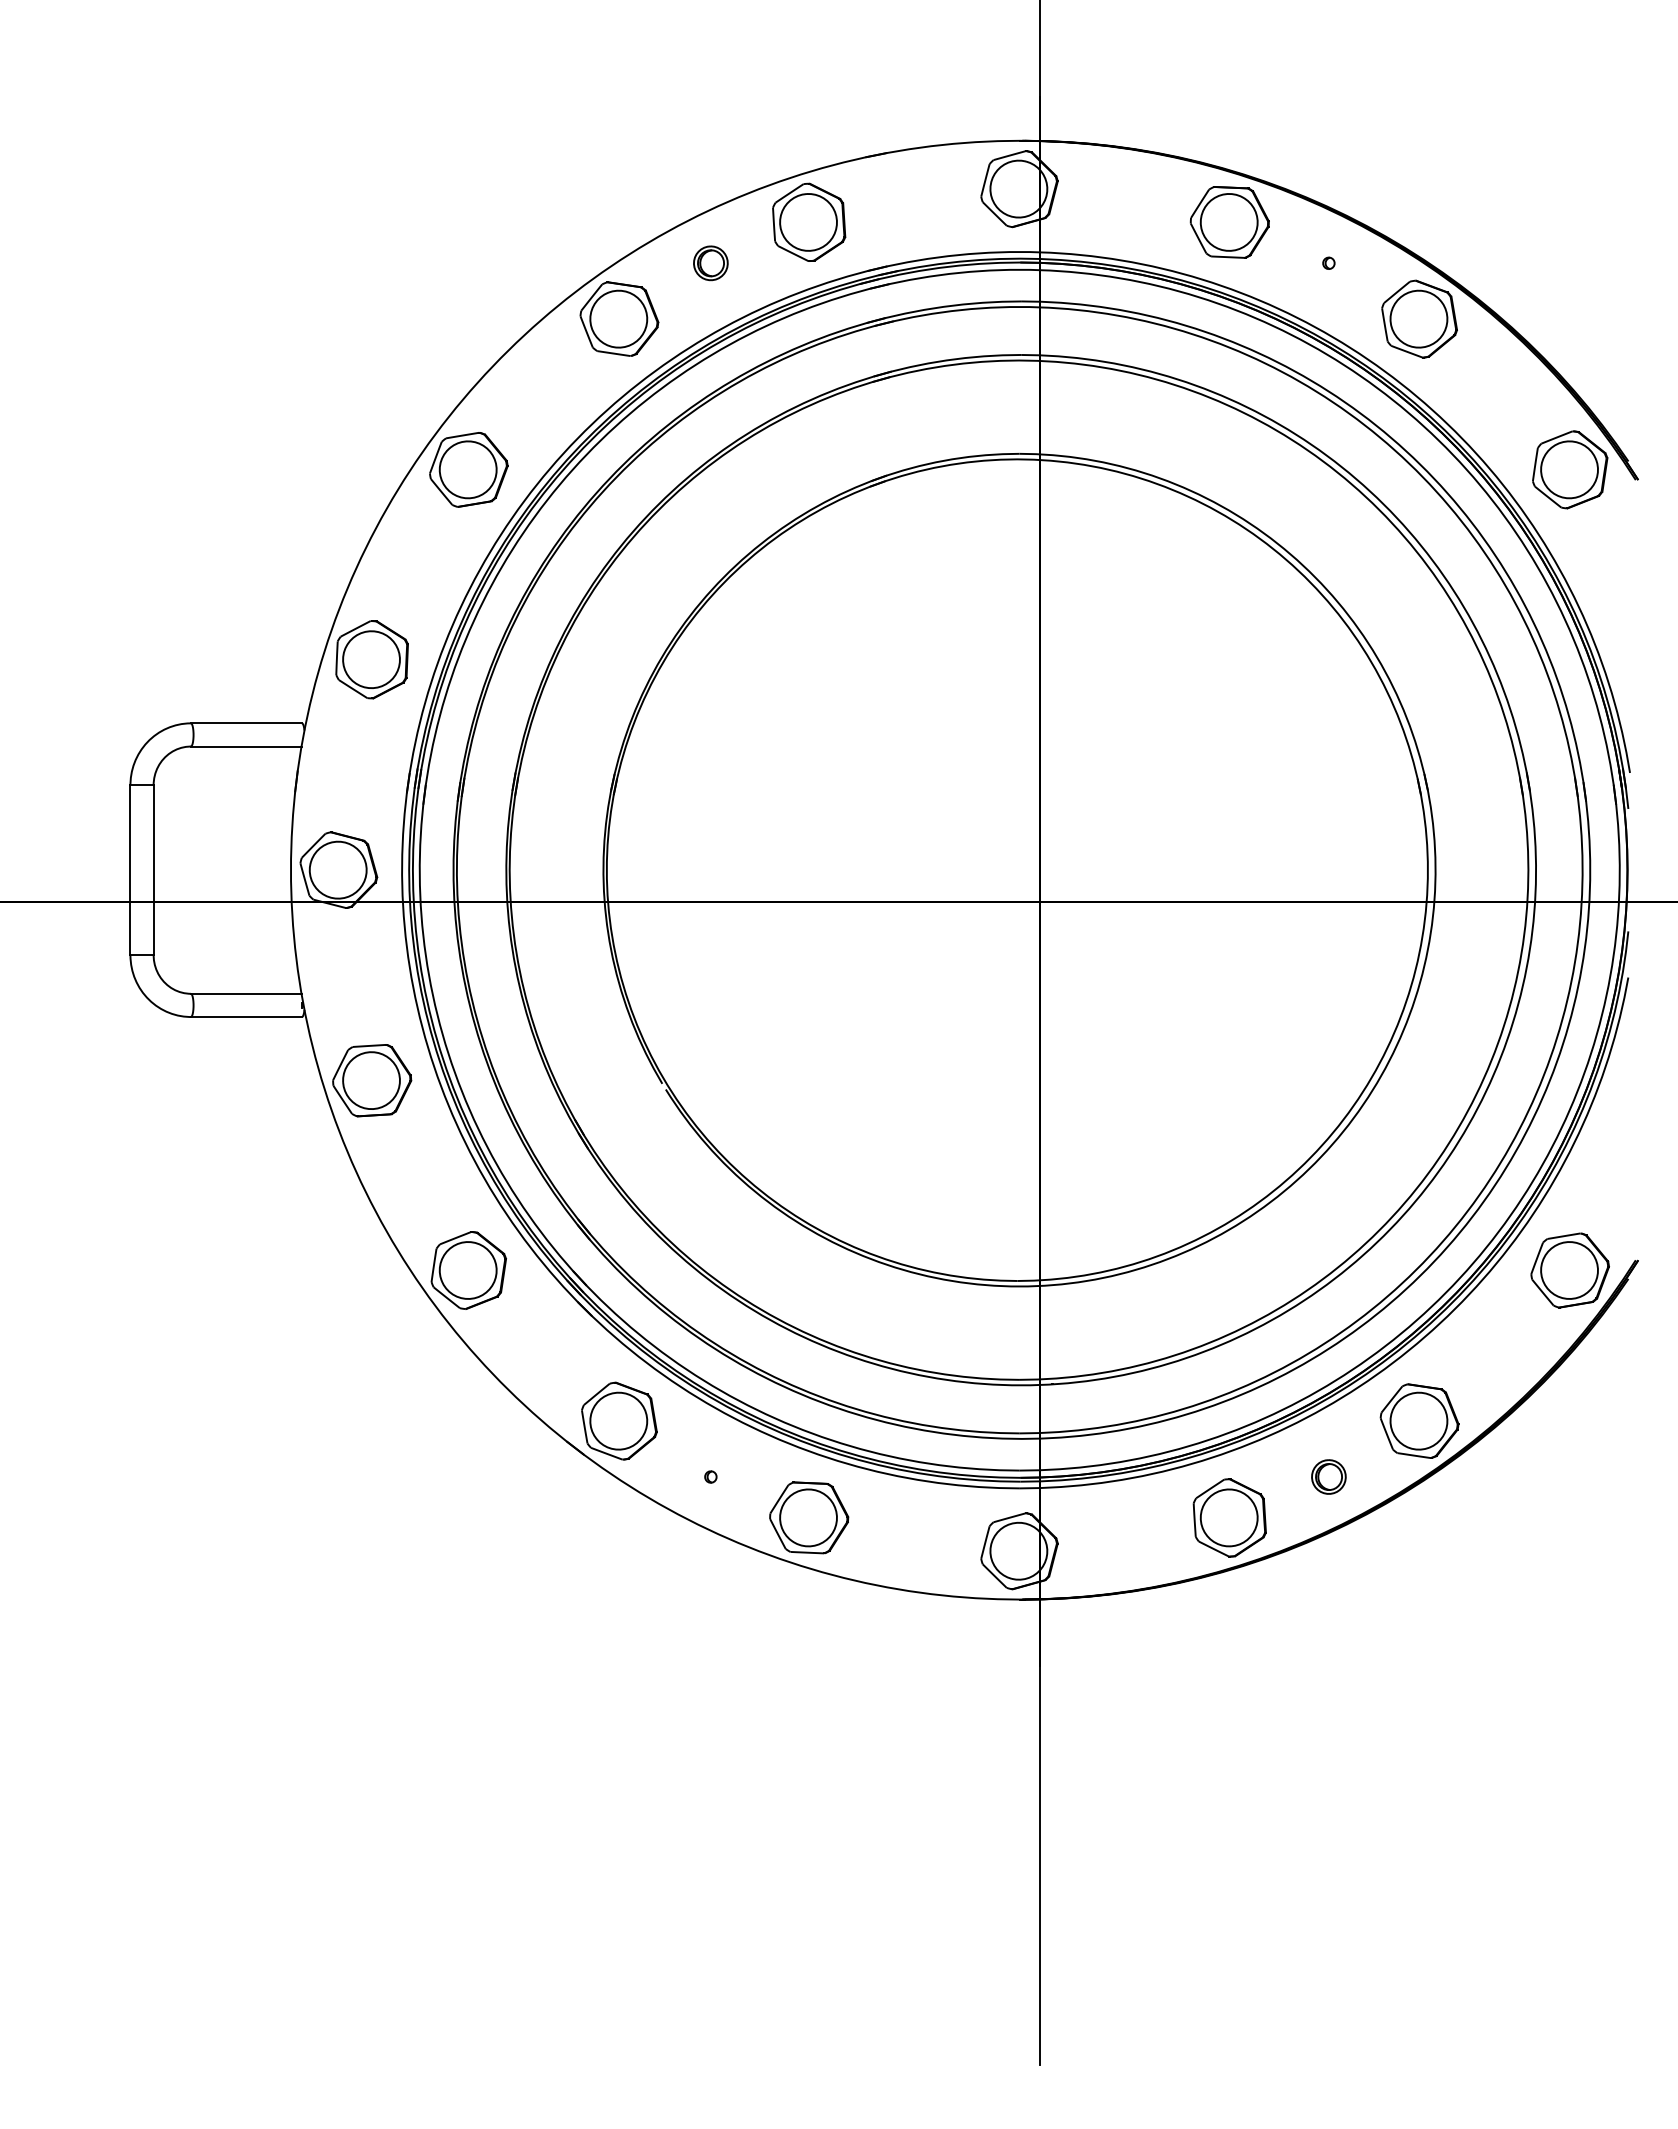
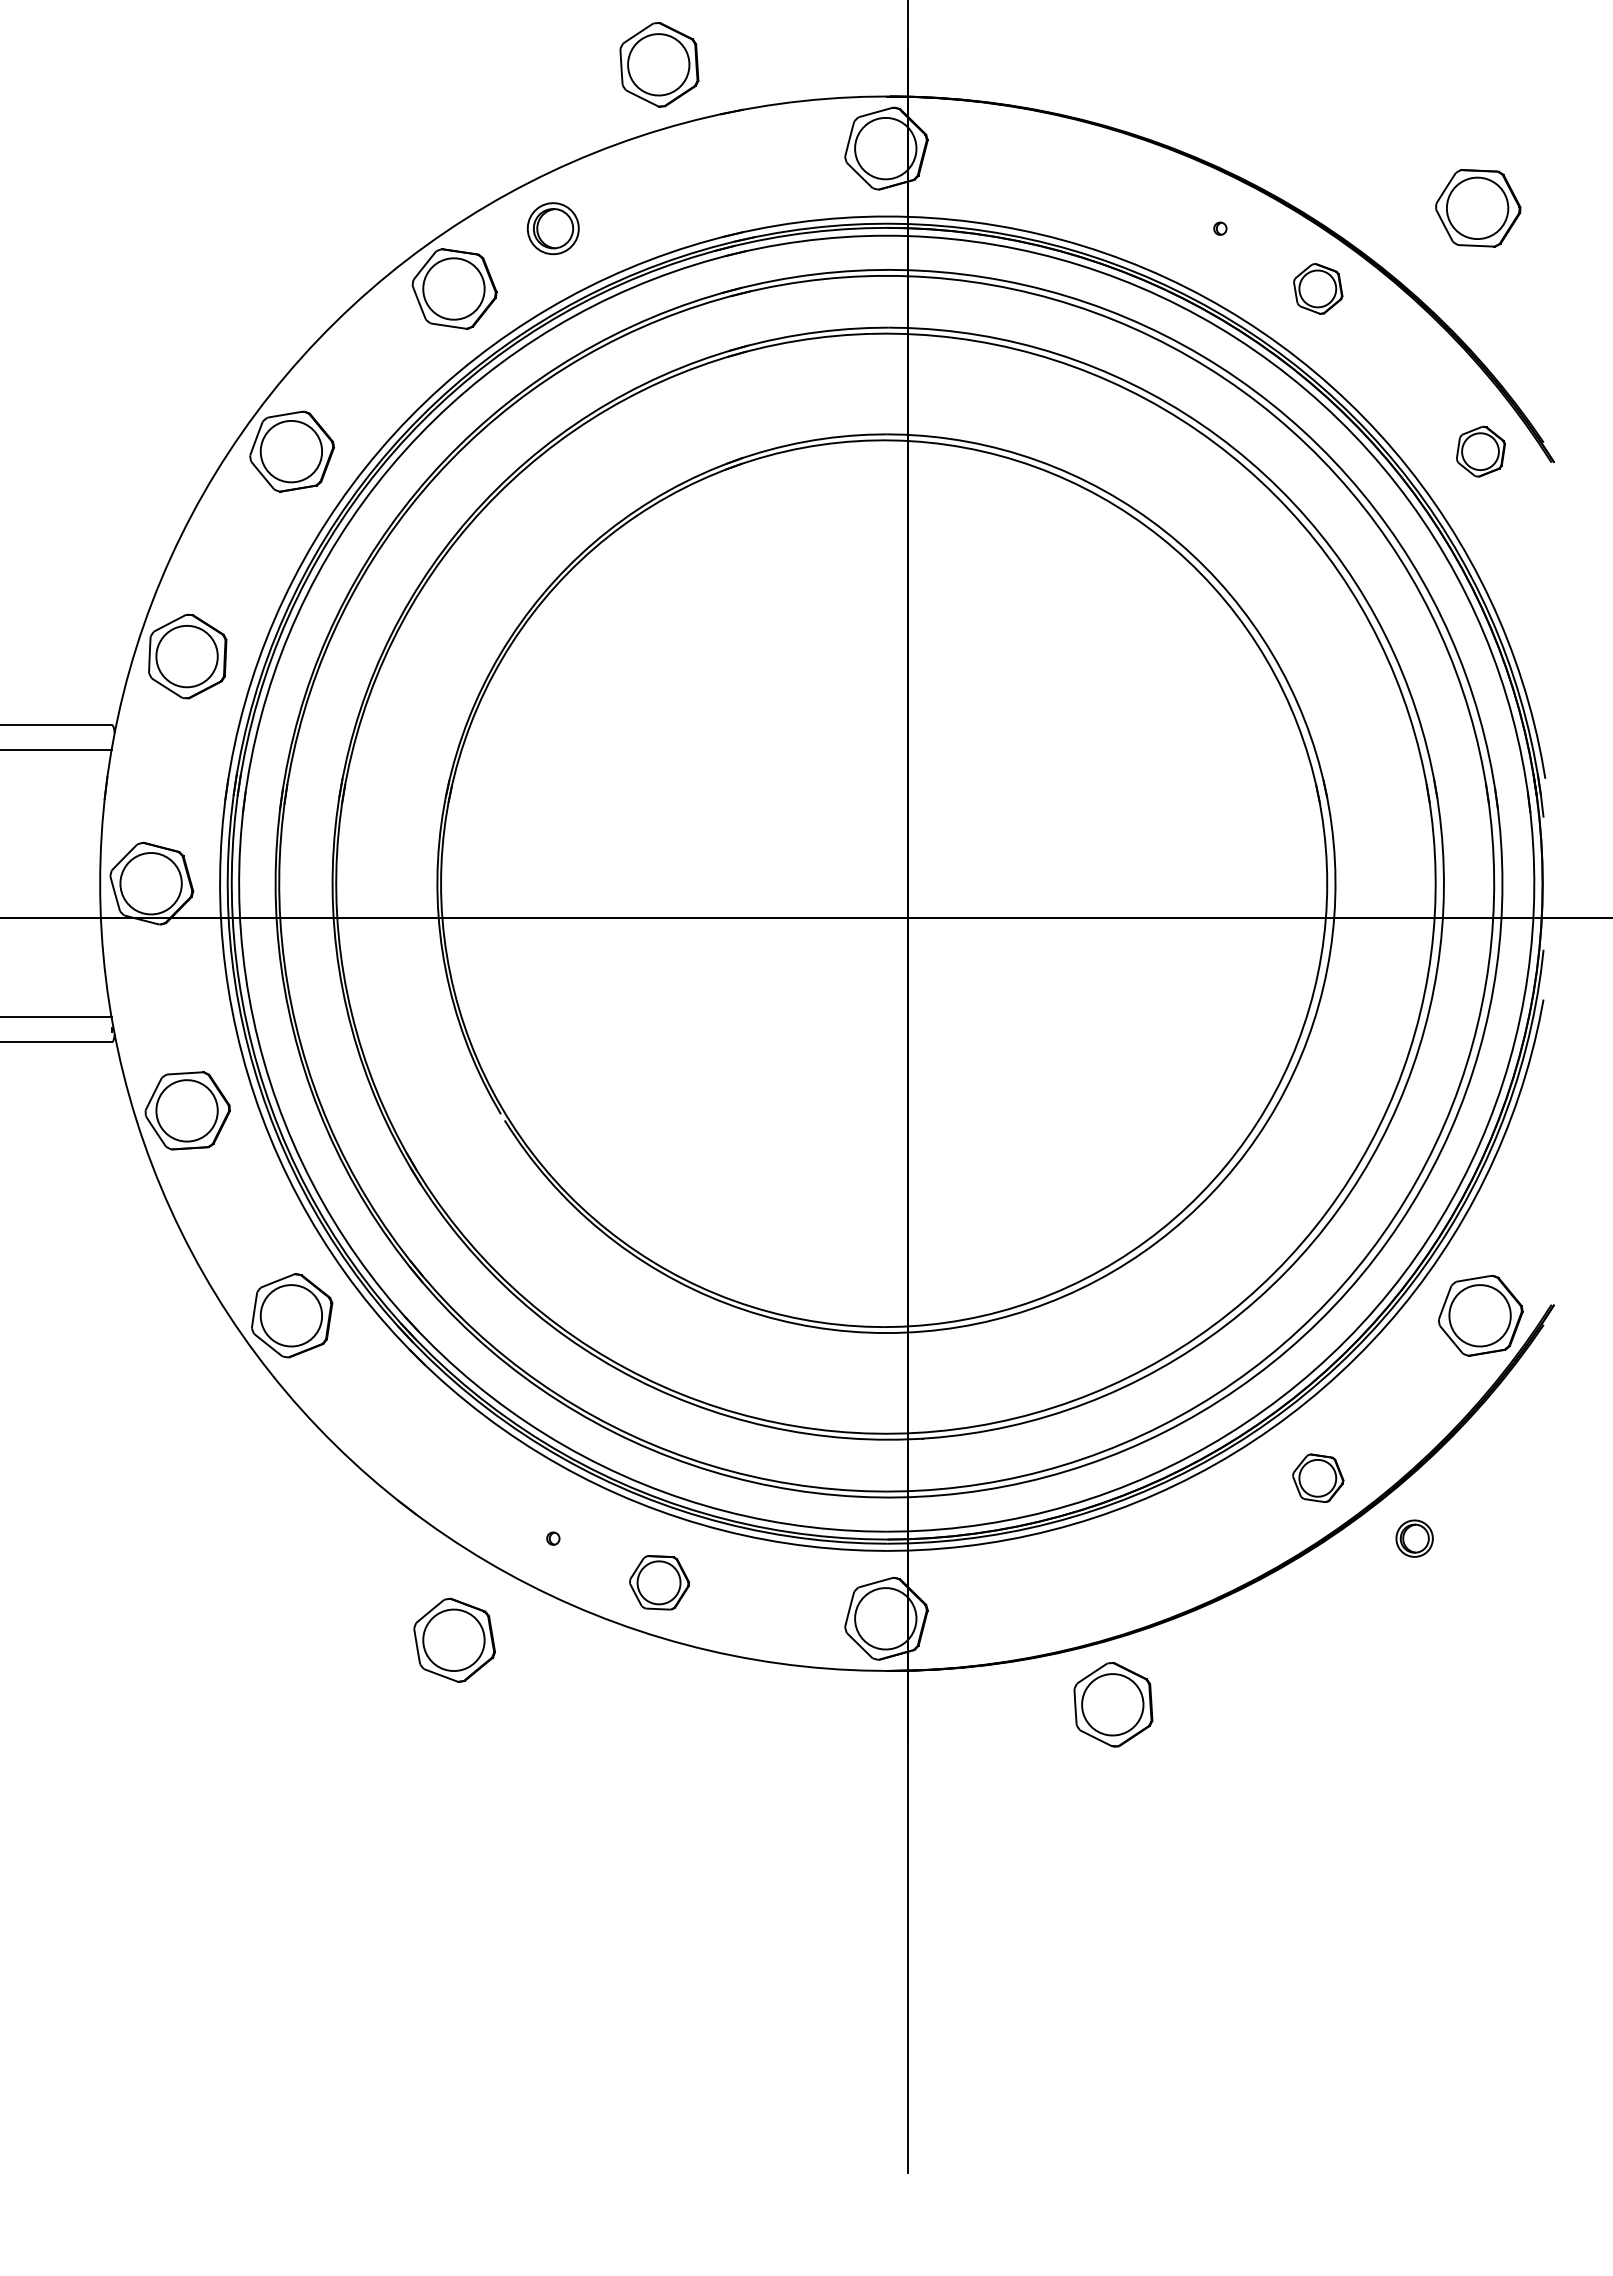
part: (809, 221) -> (659, 63), moved
part: (1229, 222) -> (1477, 208), moved
part: (710, 263) -> (552, 228), size x1.4
part: (1419, 318) -> (1318, 288), size x0.6
part: (1570, 469) -> (1481, 451), size x0.6
part: (619, 1420) -> (454, 1639), moved
part: (1419, 1420) -> (1318, 1477), size x0.6
part: (1328, 1476) -> (1414, 1538), moved
part: (809, 1517) -> (659, 1582), size x0.7
part: (1229, 1517) -> (1113, 1704), moved

